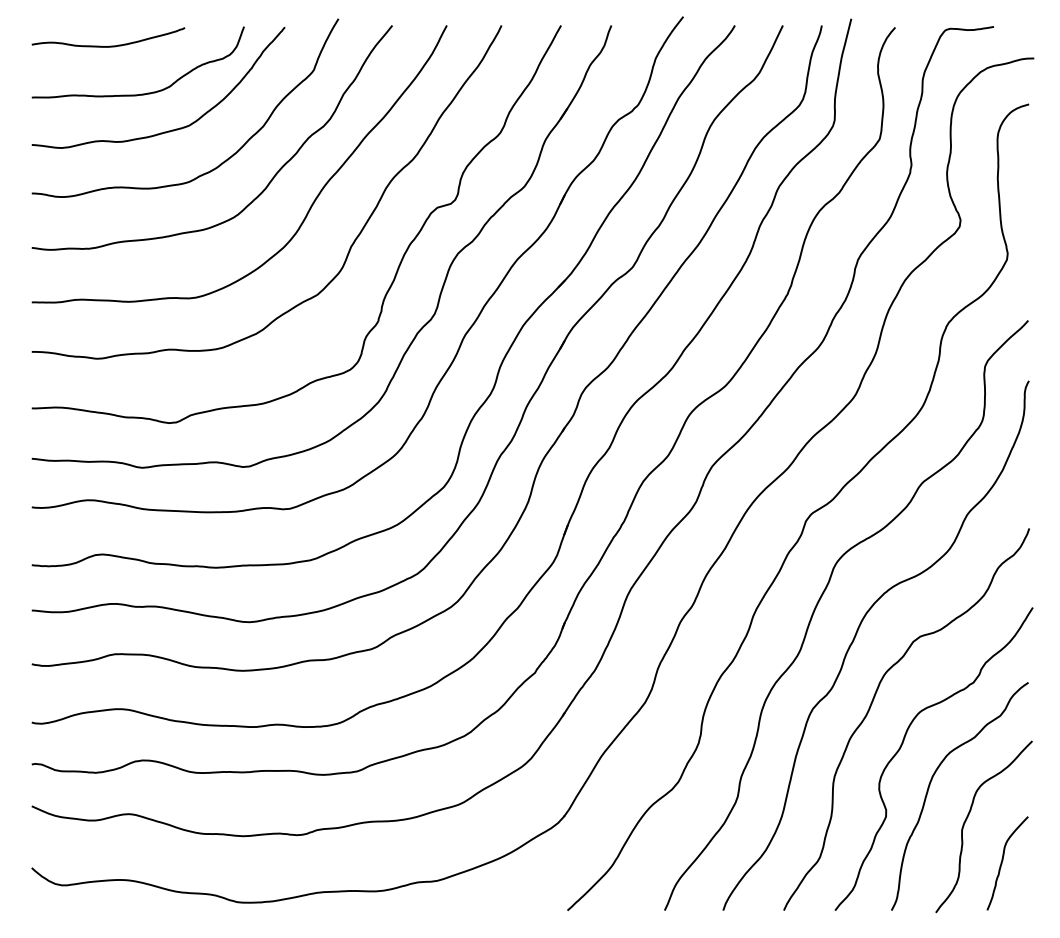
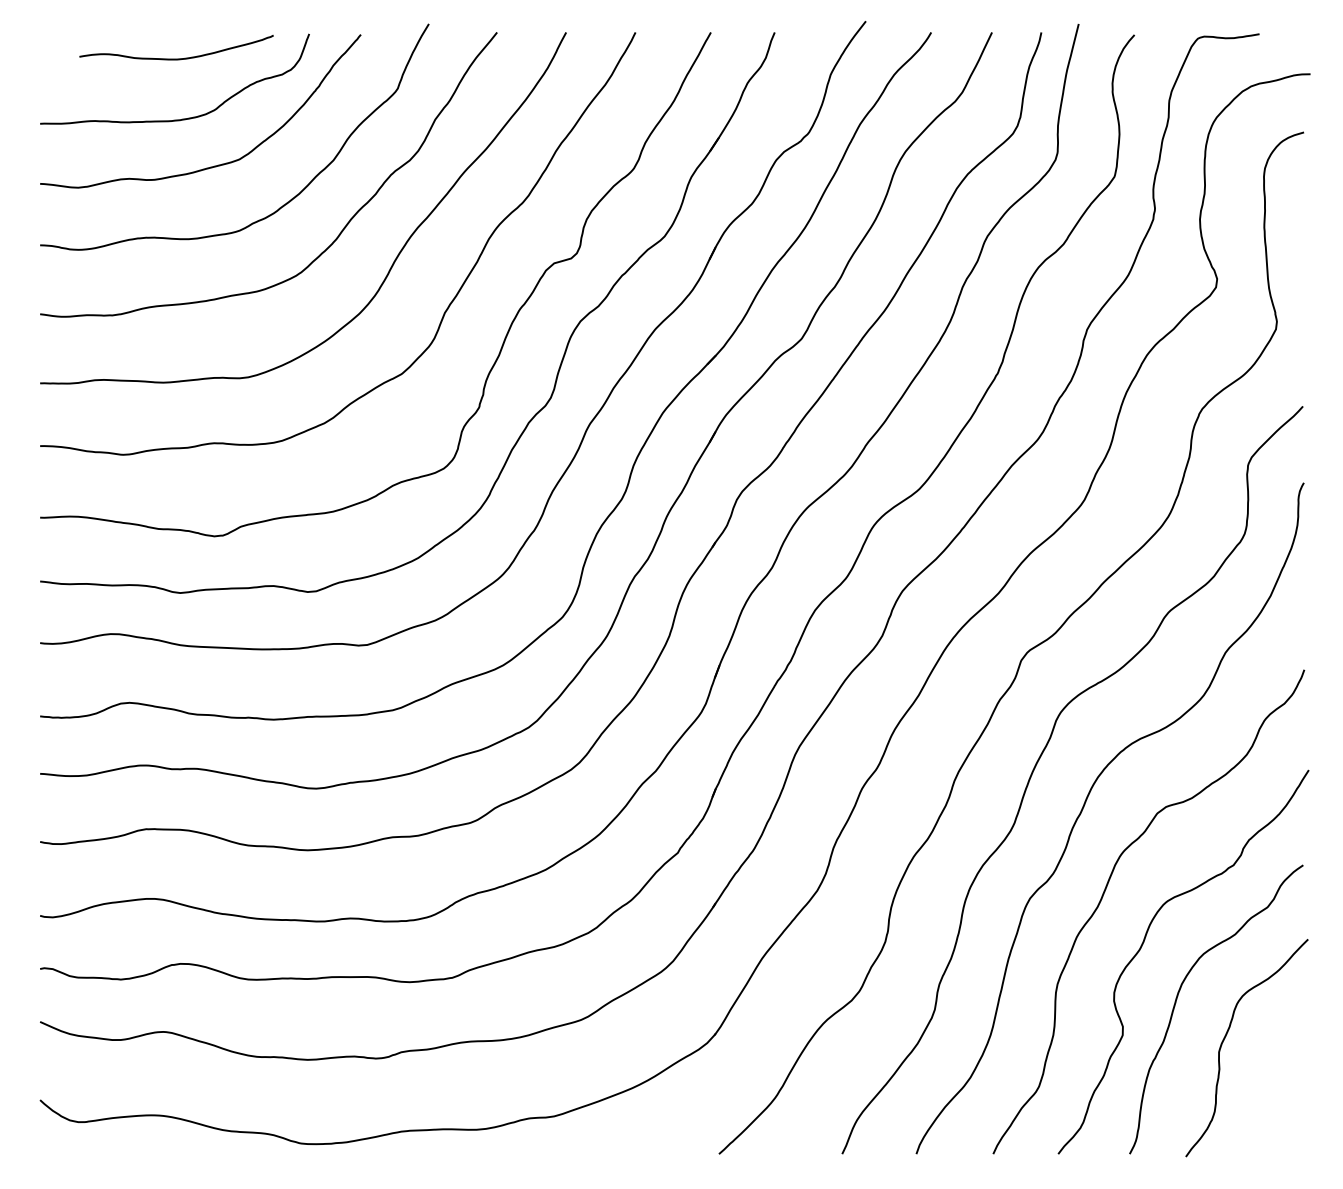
curve: (109, 45) -> (177, 57), moved
curve: (1003, 860) -> (1271, 1090), removed

